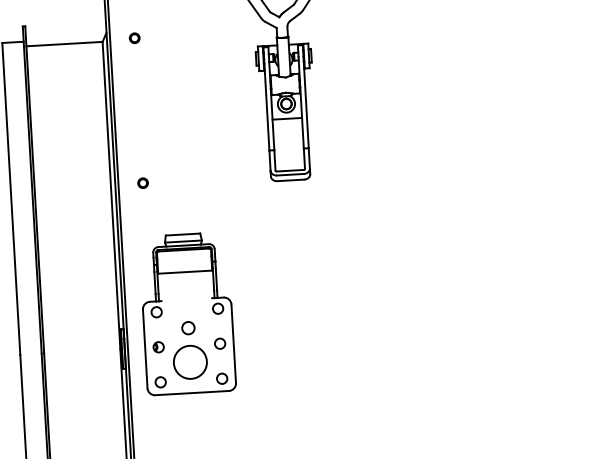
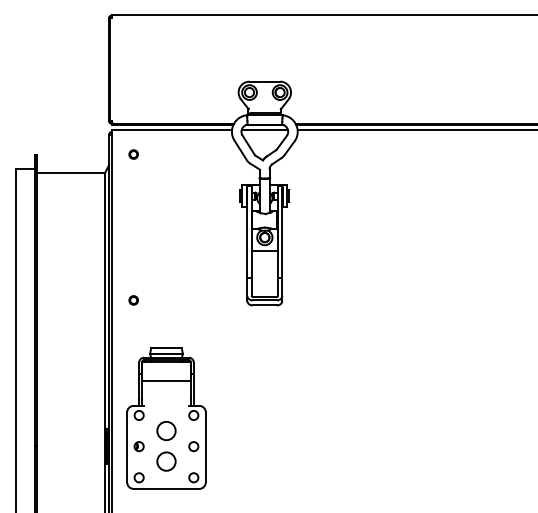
part: (134, 38) -> (133, 154), moved
circle: (188, 328) -> (166, 431), size x1.67
circle: (190, 362) -> (166, 461), size x0.62

